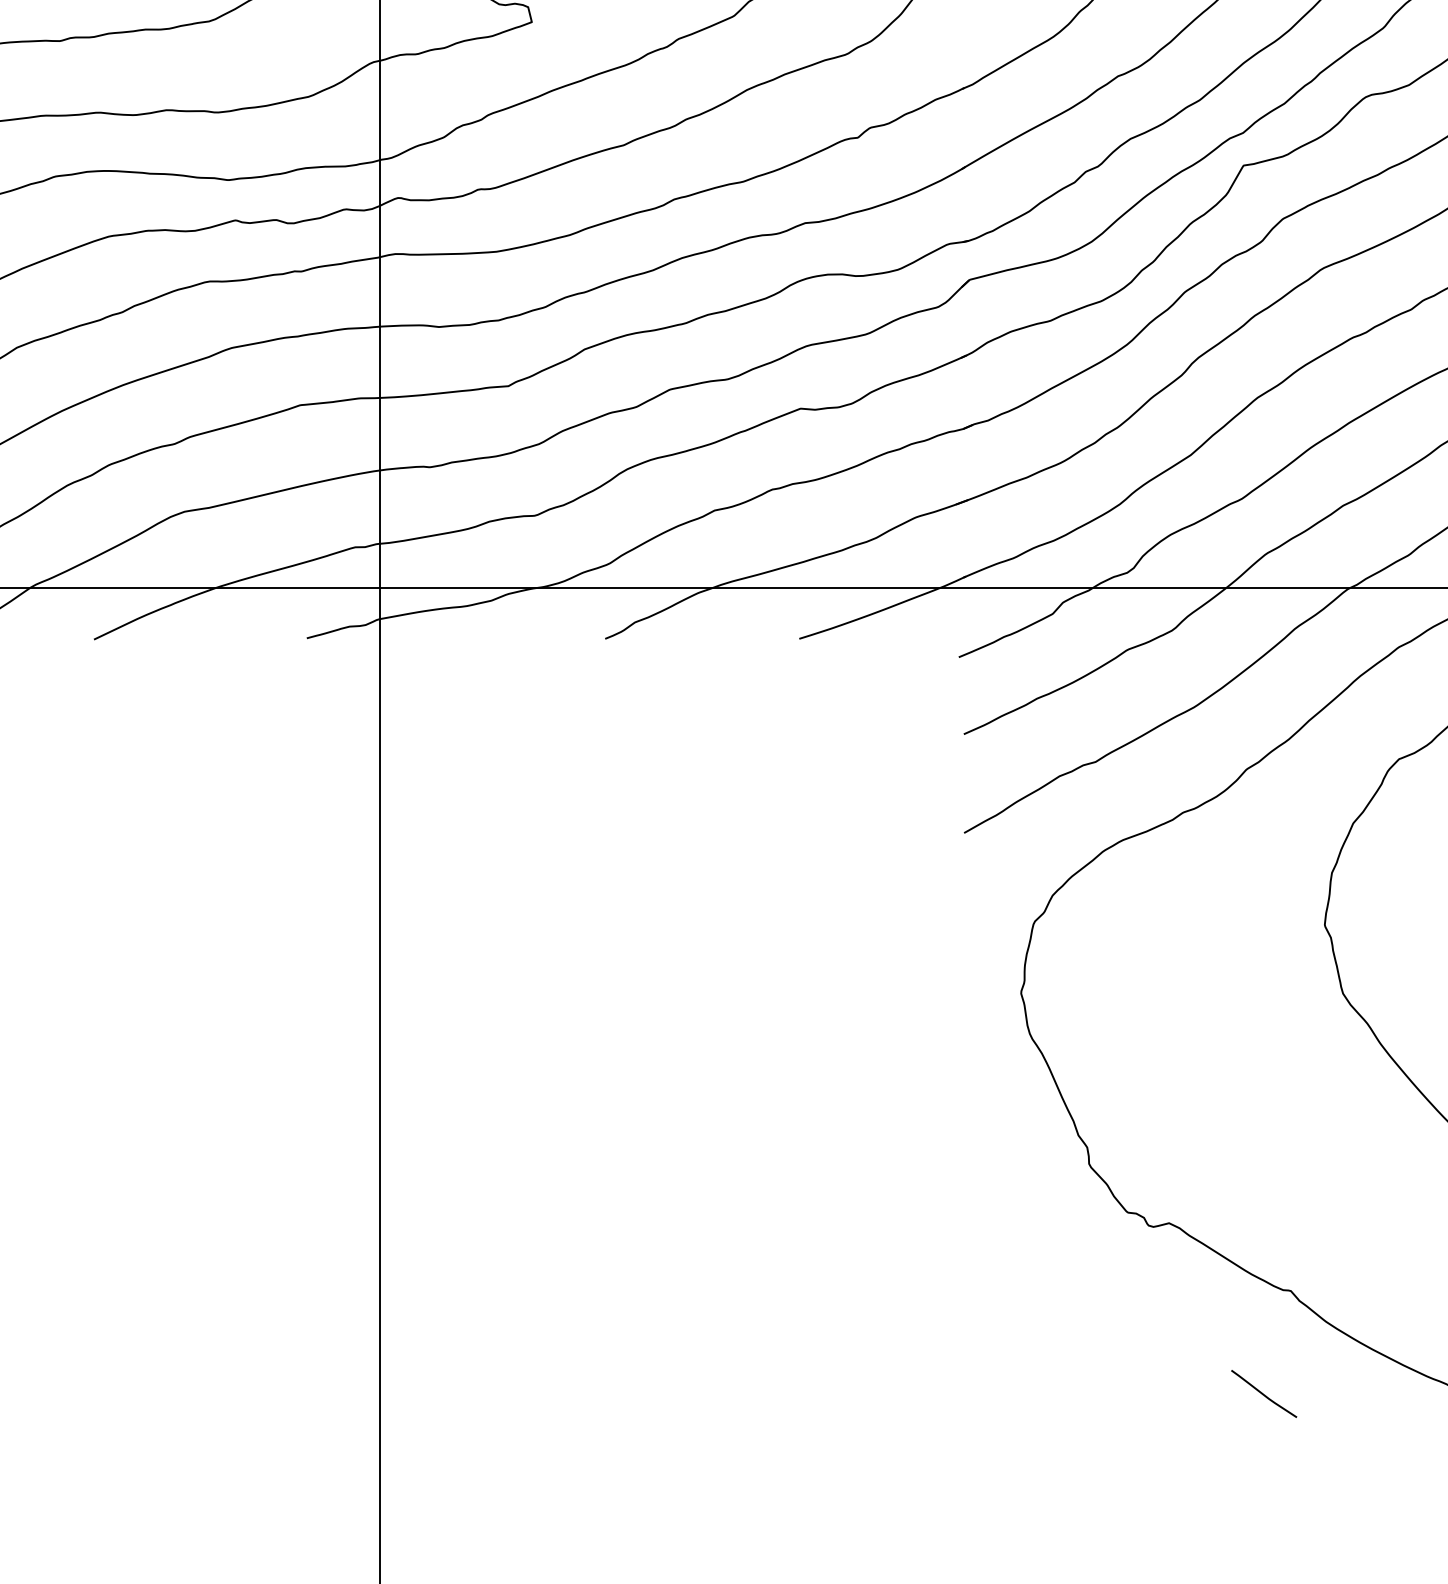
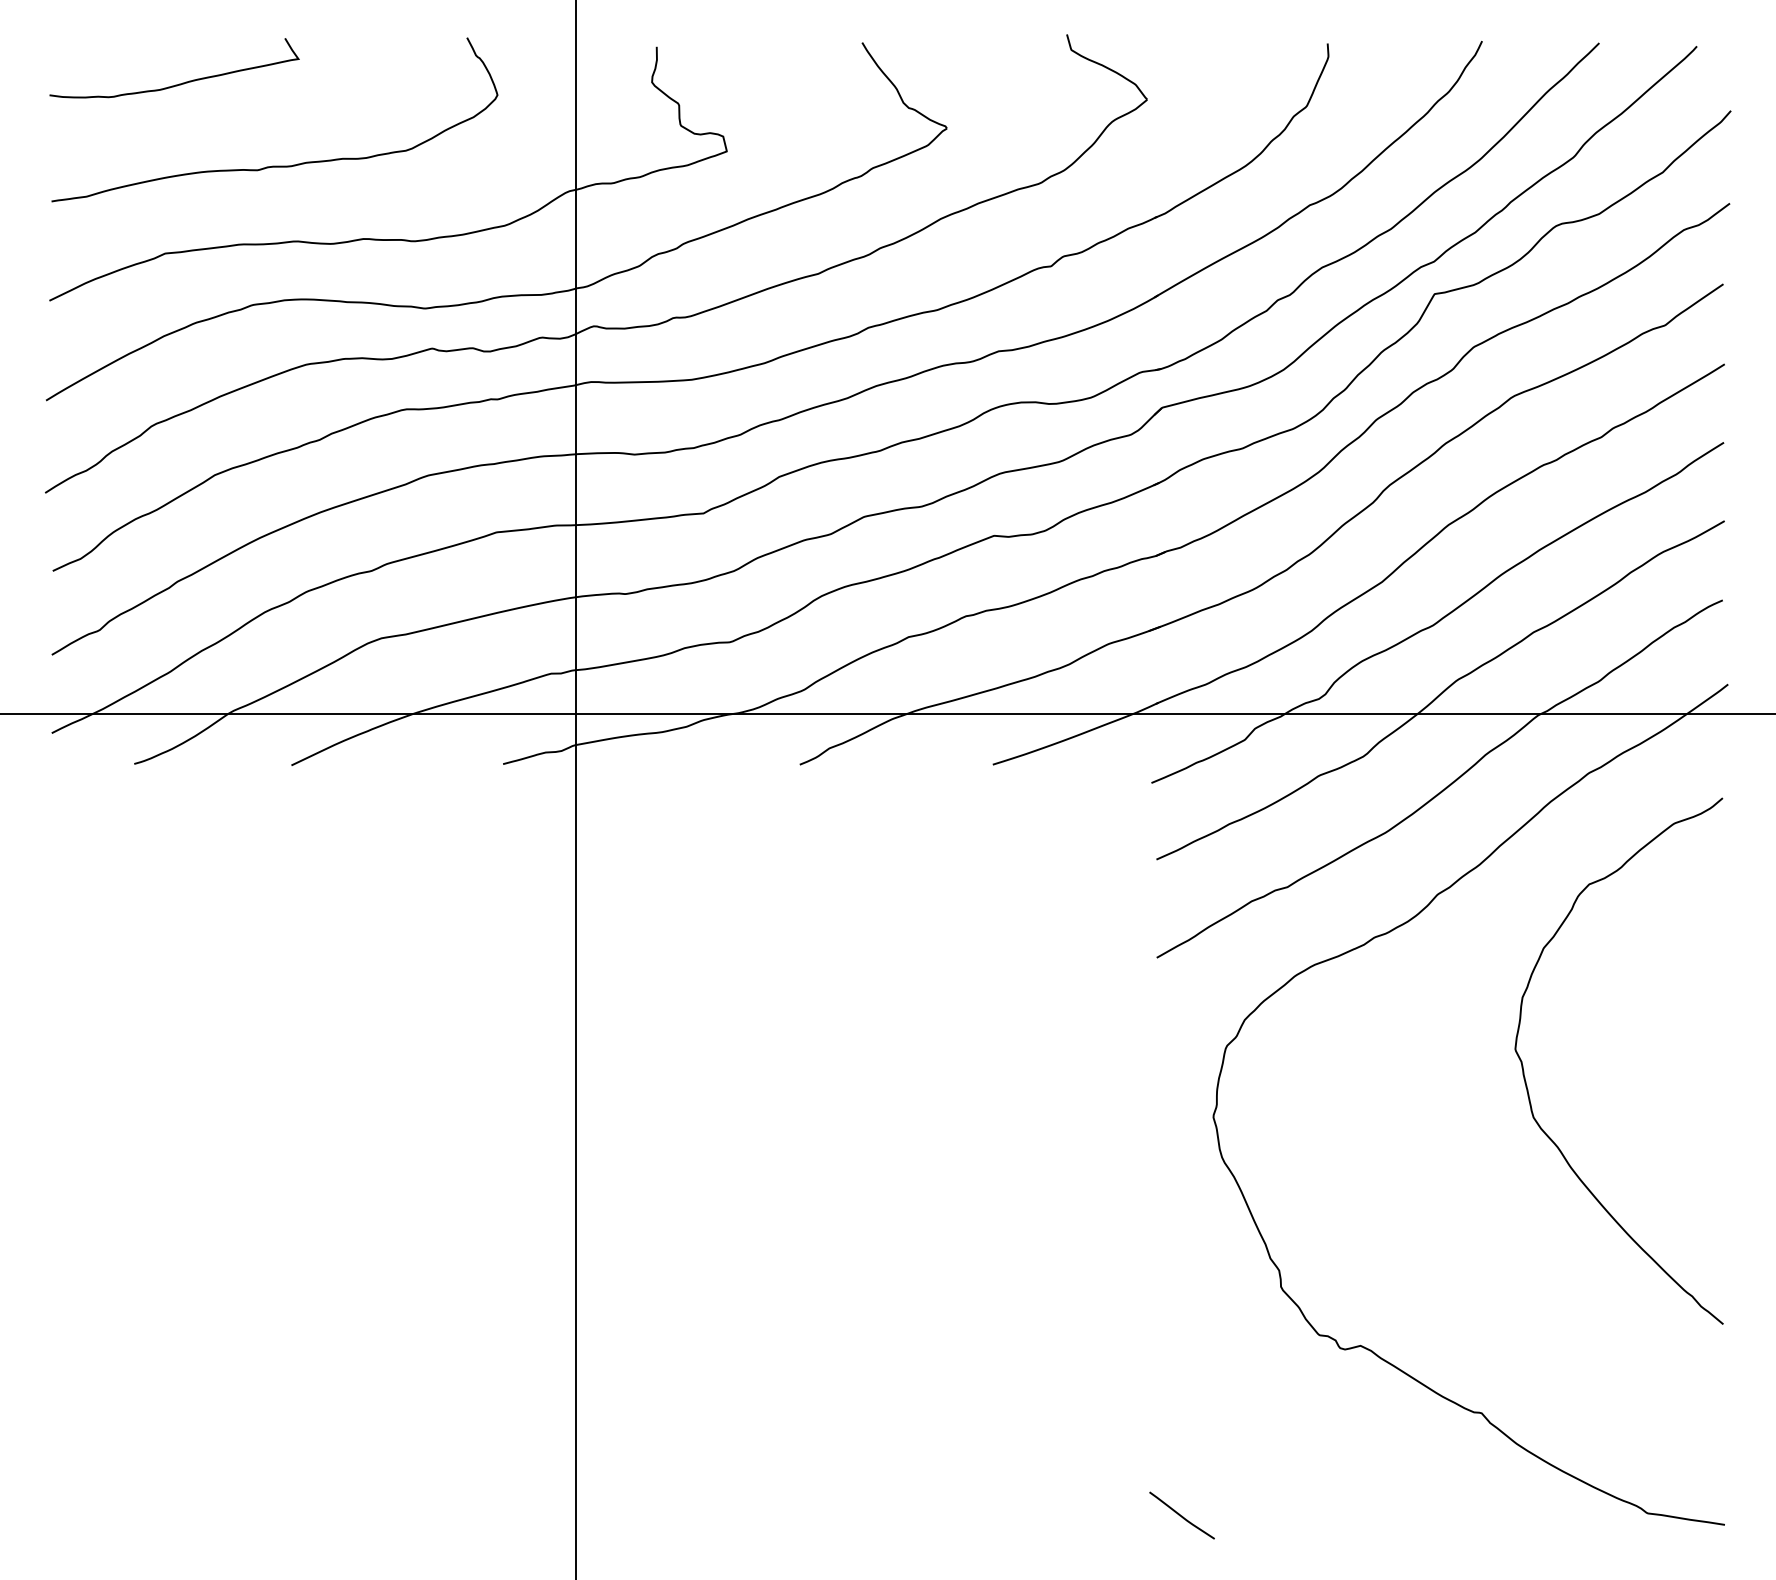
curve: (1263, 1393) -> (1181, 1515), moved

